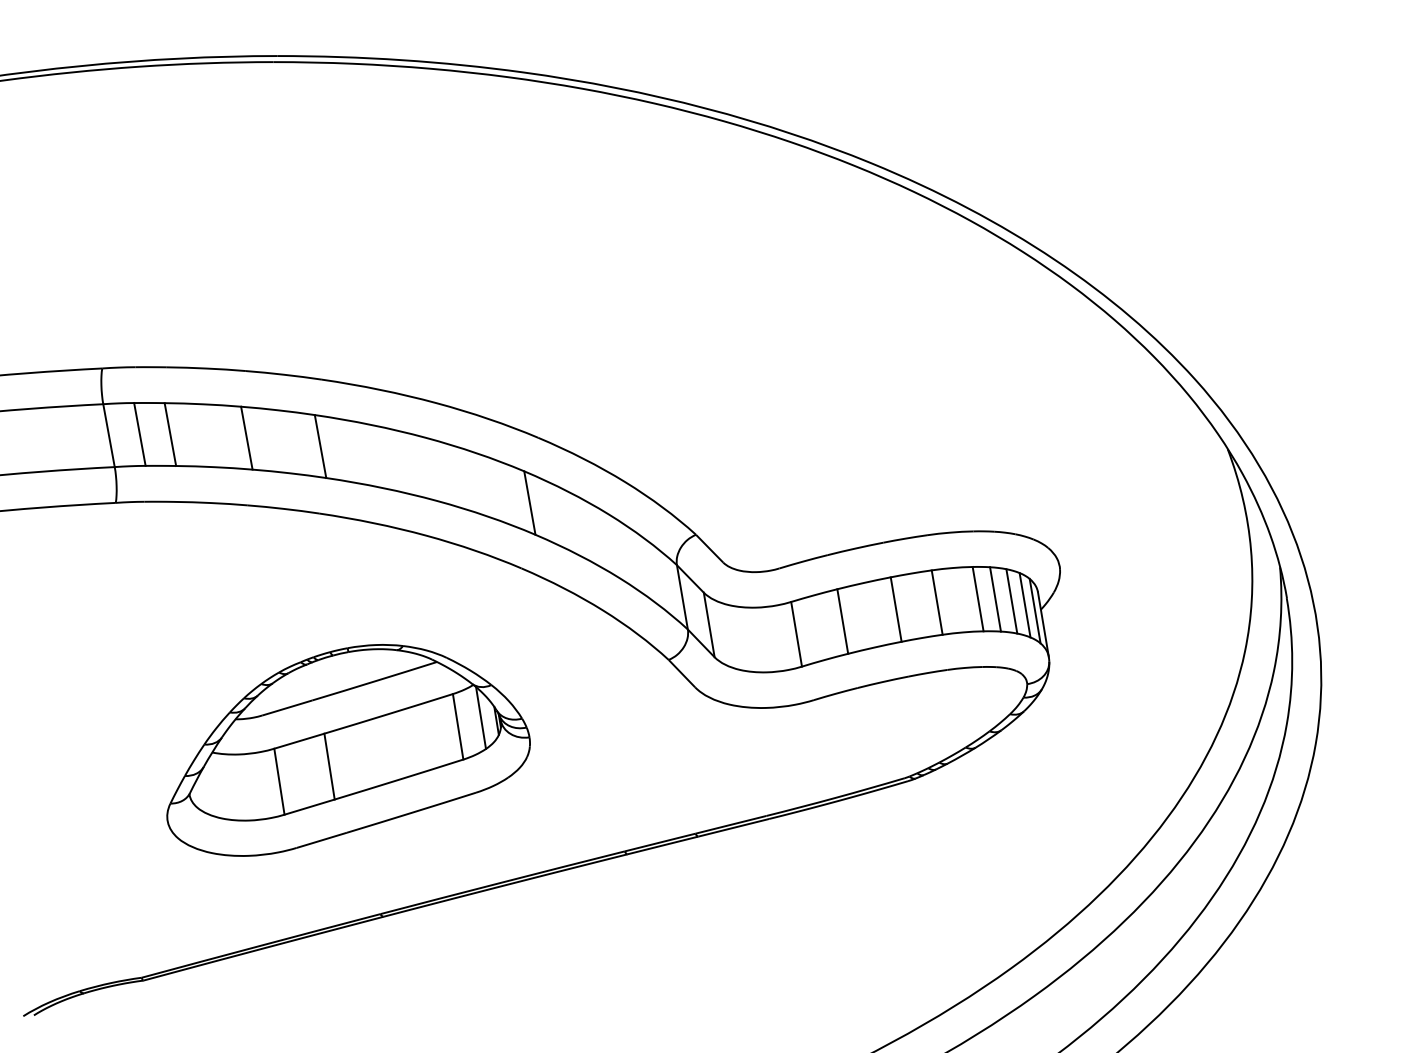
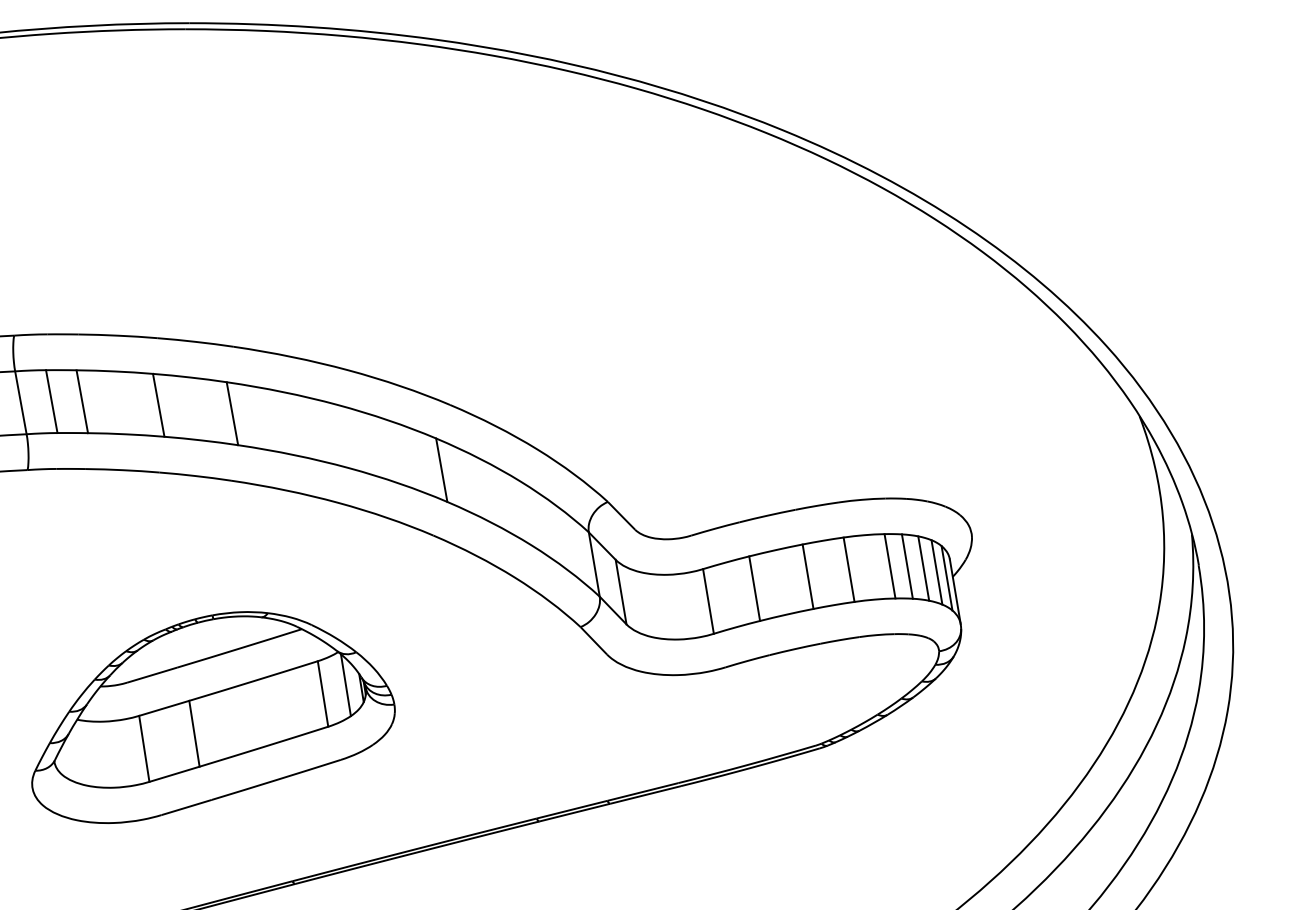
part: (348, 750) -> (213, 717), moved

